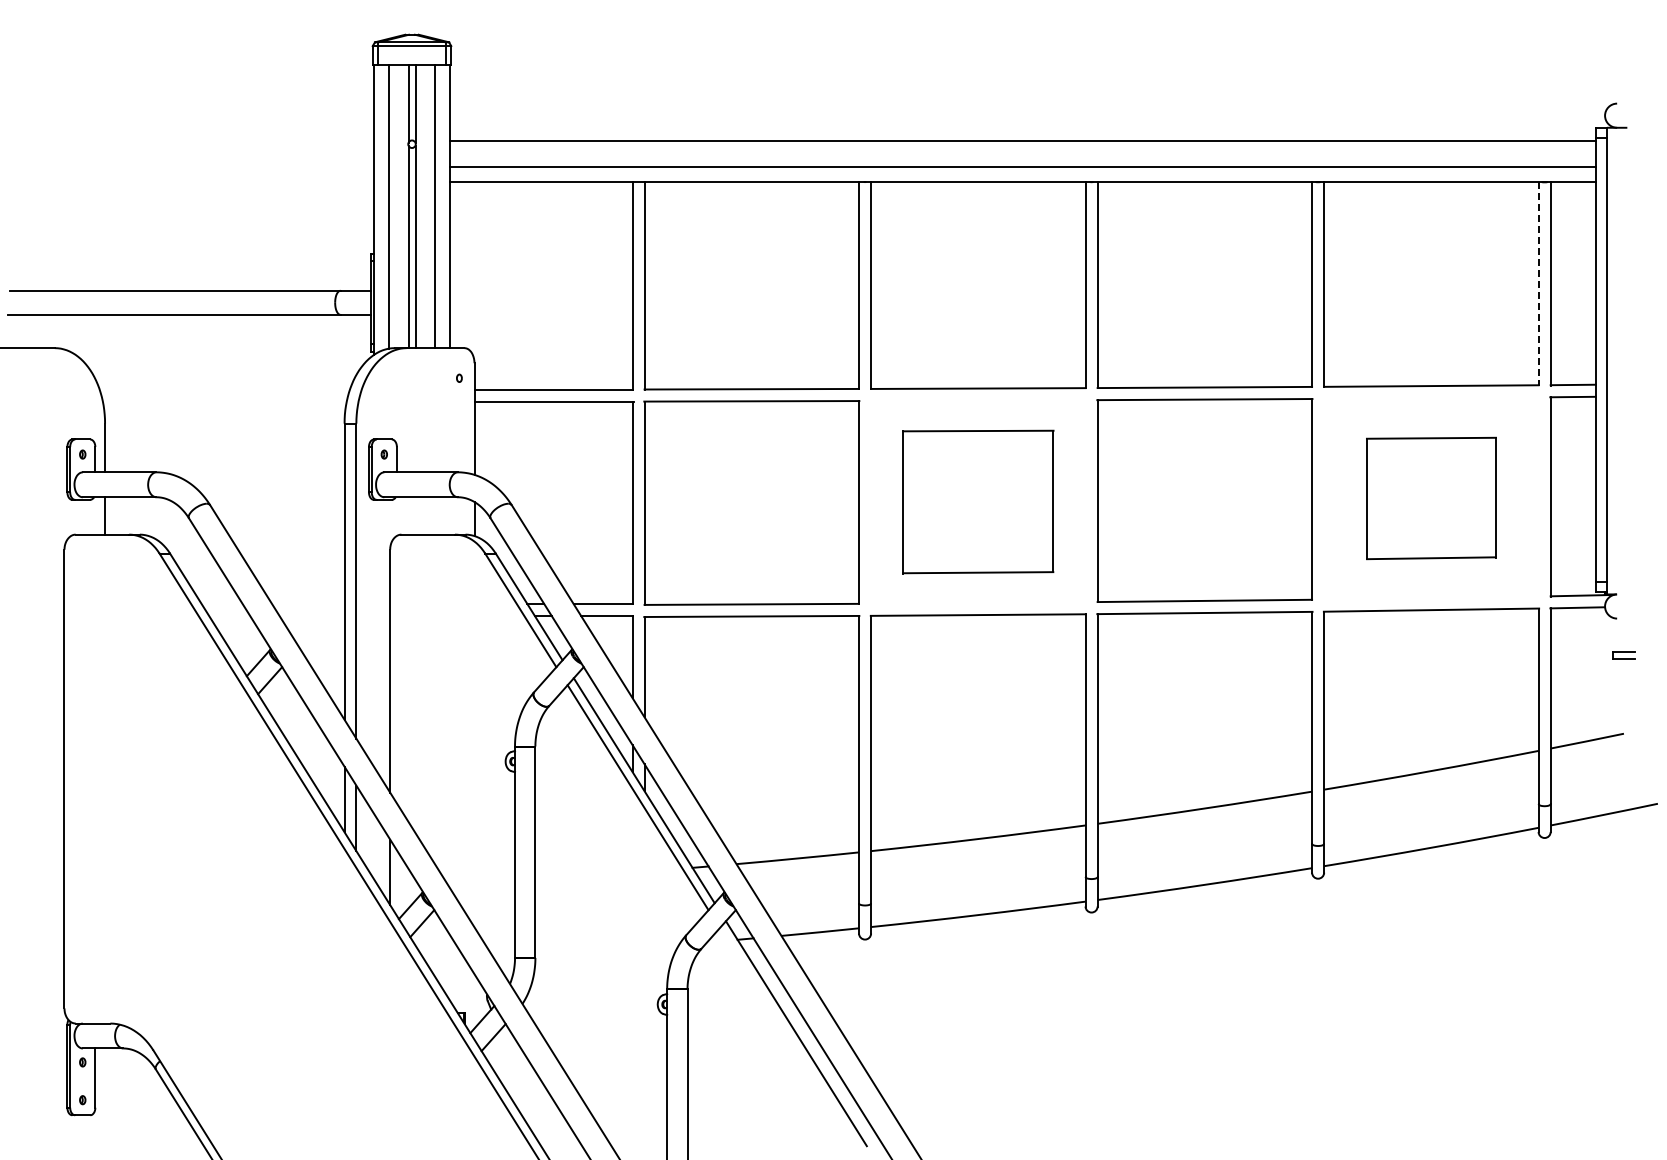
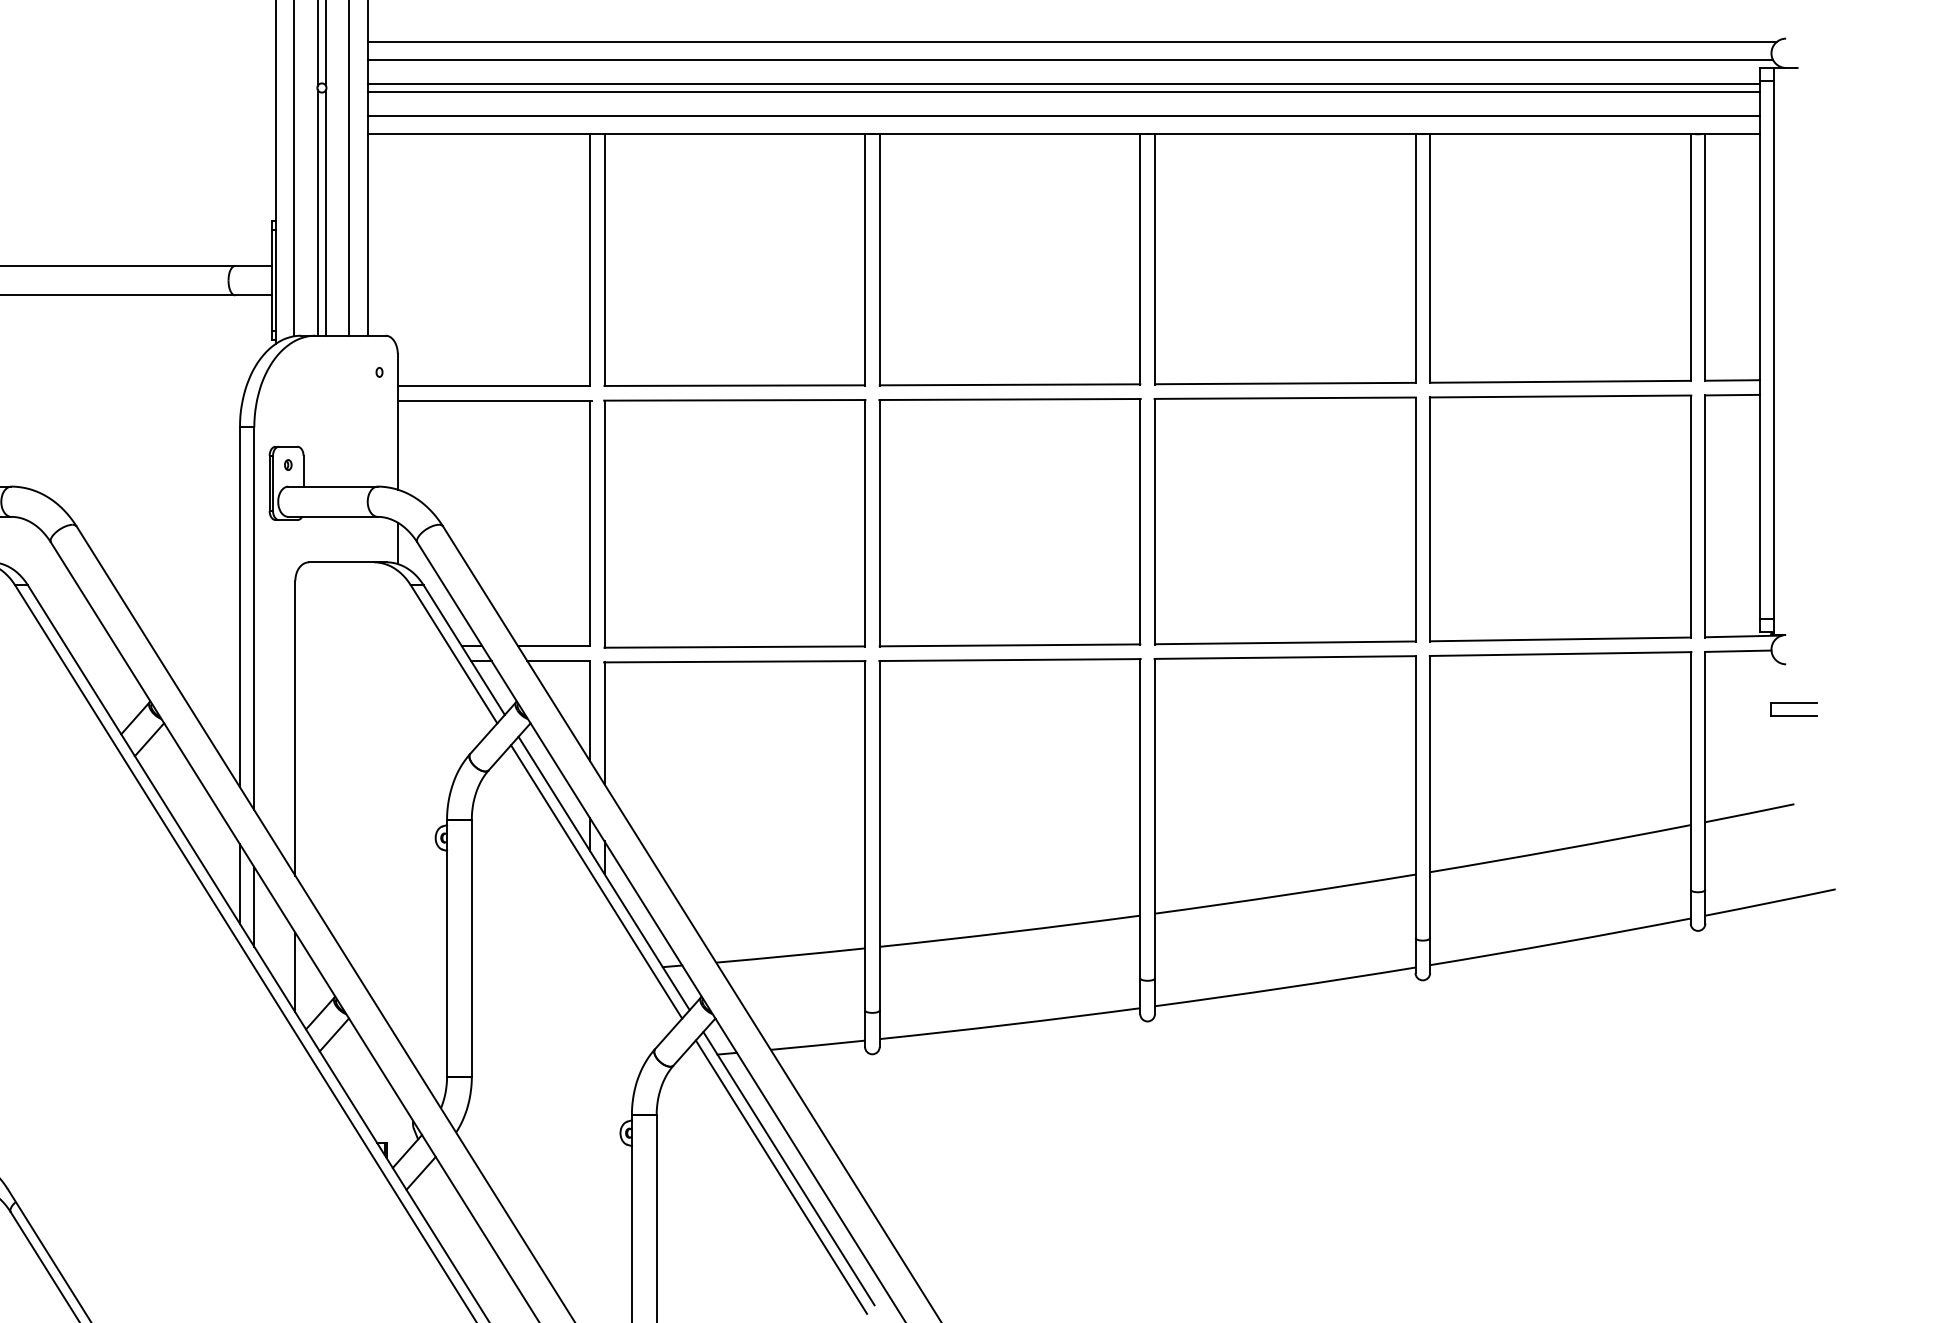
line: (1029, 106) -> (1072, 42), added
line: (1027, 121) -> (1069, 60), added
line: (1022, 147) -> (1063, 91), added
line: (1538, 283) -> (1690, 257), dashed -> solid
part: (1431, 498) -> (1560, 518), size x1.67
part: (977, 501) -> (1008, 522), size x1.43
part: (1623, 655) -> (1793, 709), size x1.67
line: (789, 1040) -> (780, 1176), added

